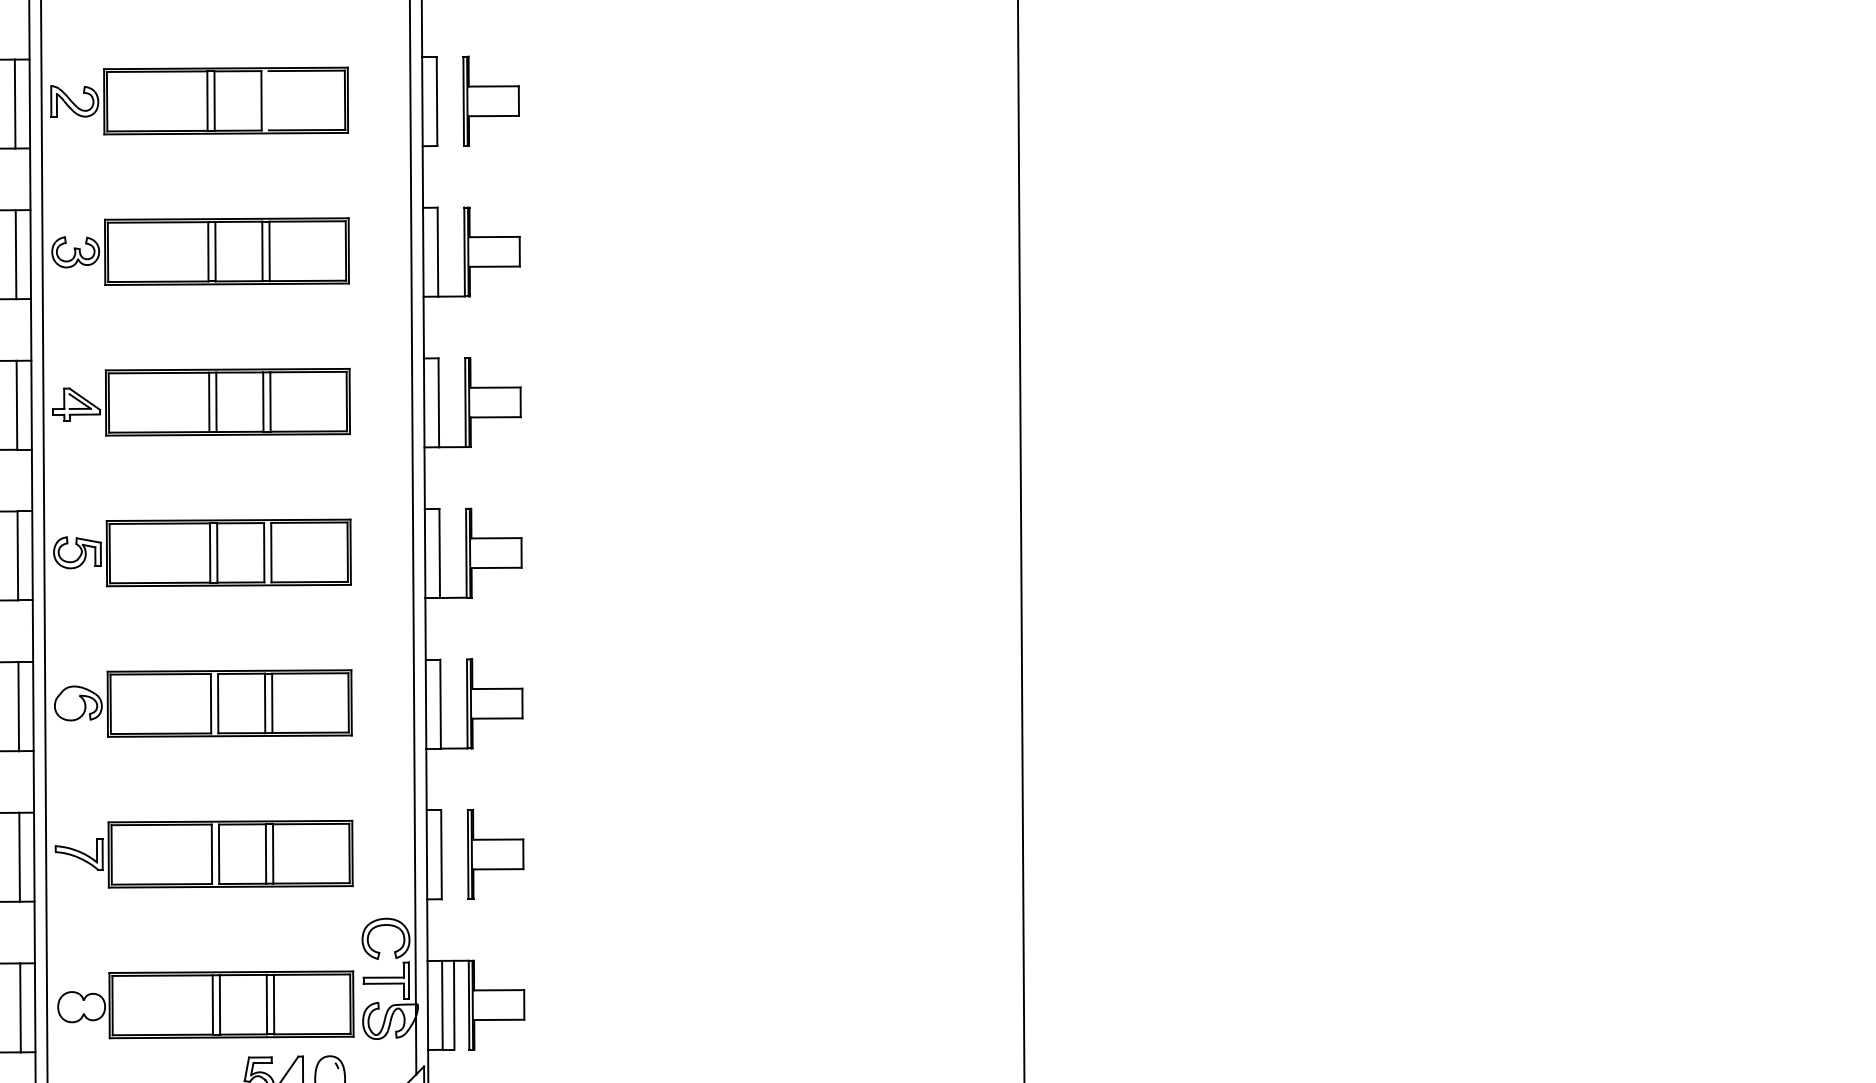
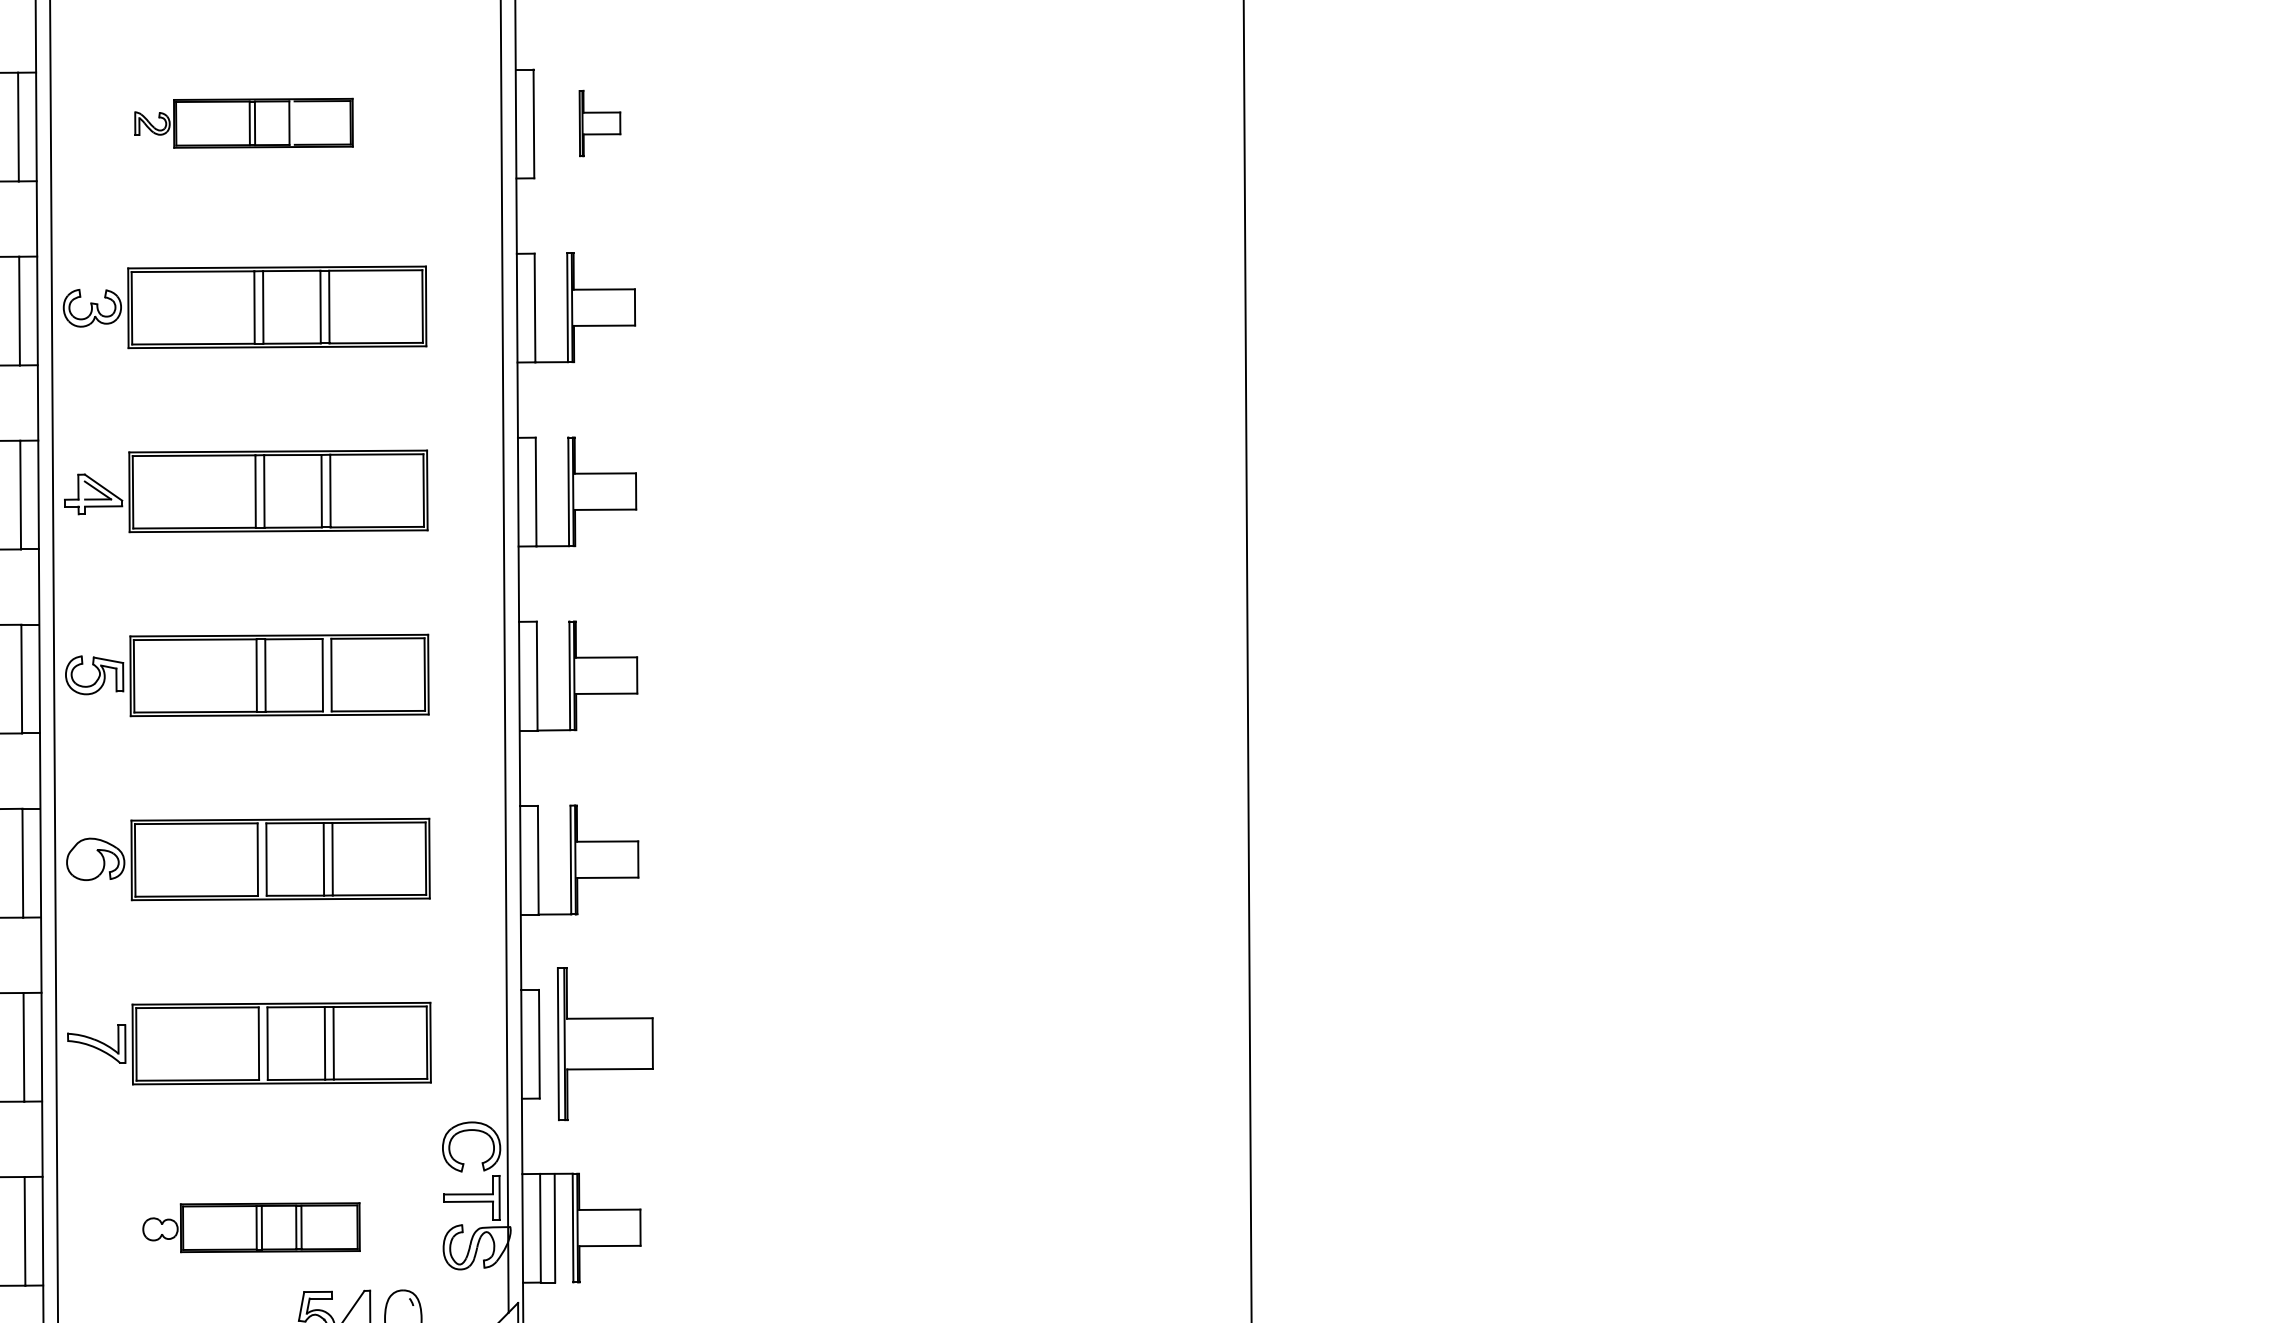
part: (199, 100) -> (243, 122), size x0.6
part: (490, 100) -> (599, 122), size x0.6
part: (495, 854) -> (605, 1043), size x1.4
part: (205, 1004) -> (251, 1227), size x0.6

